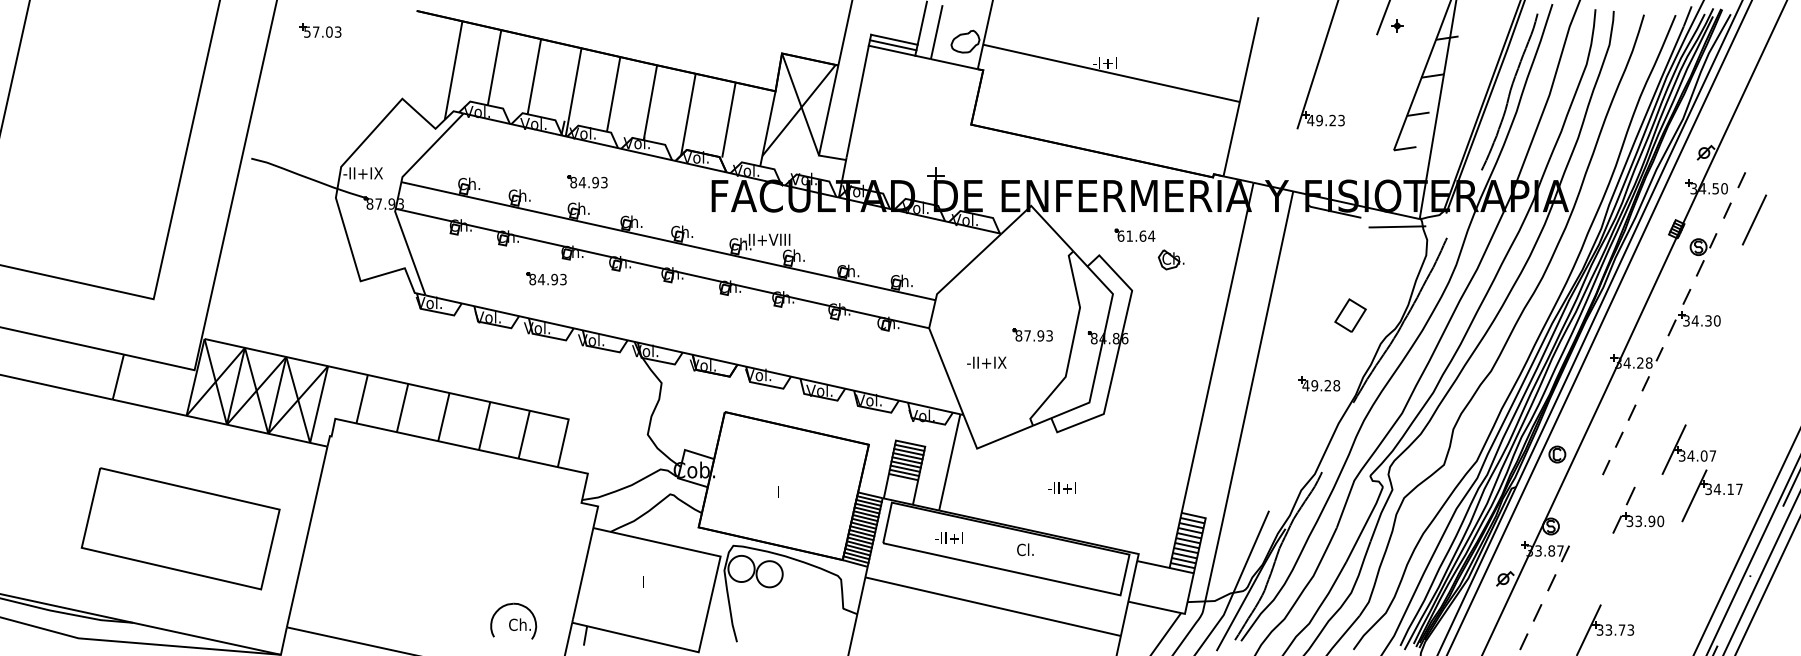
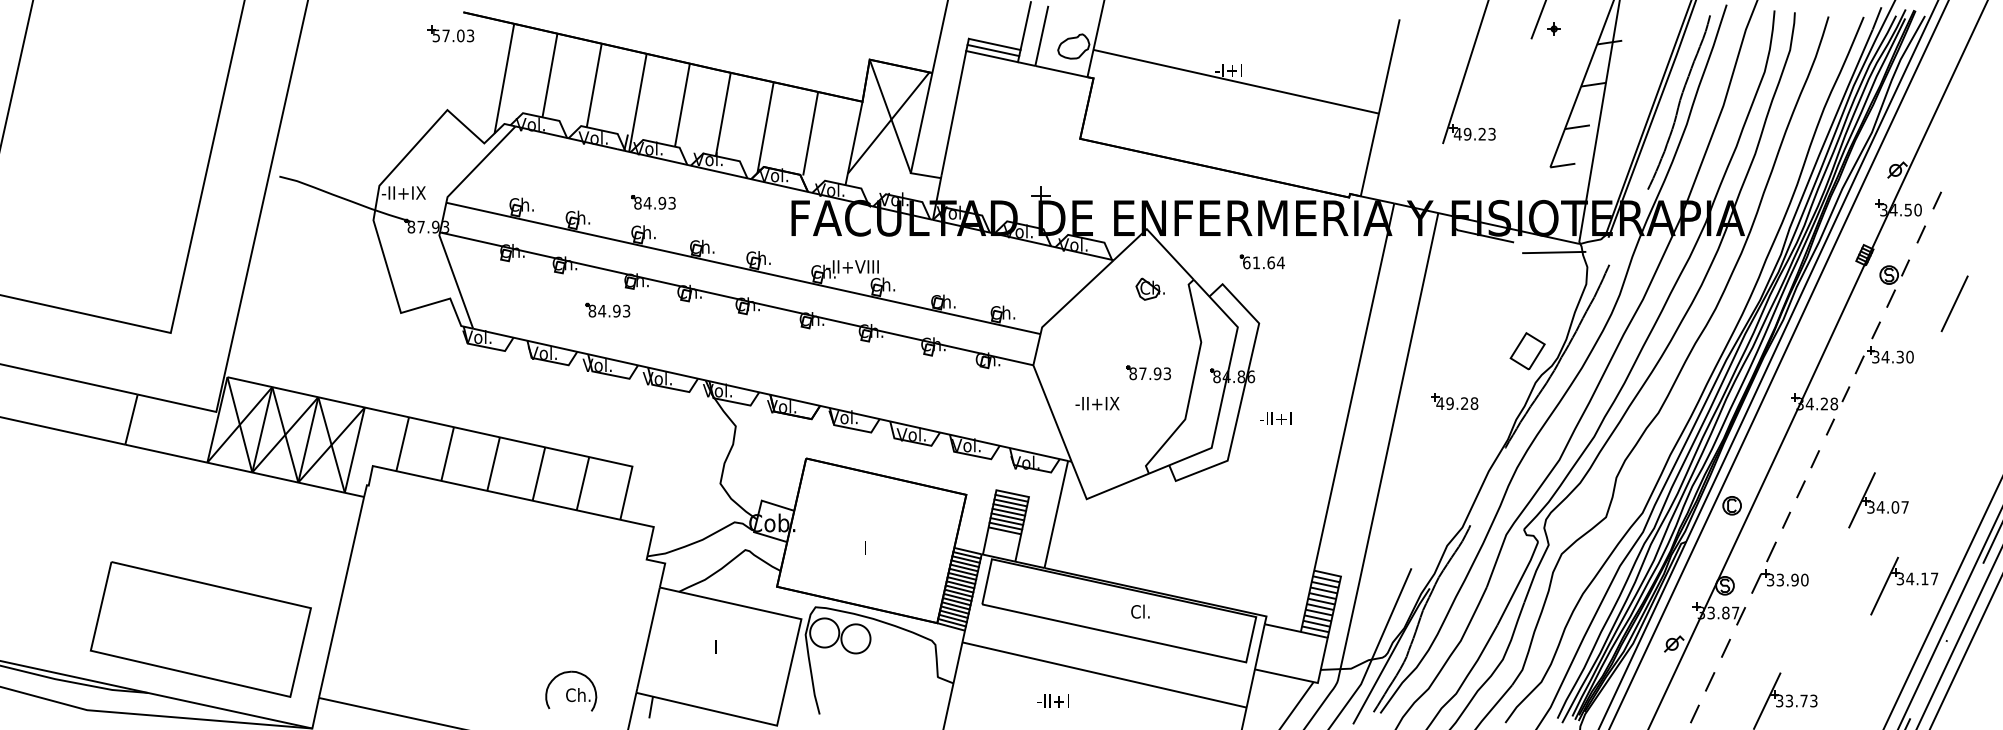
part: (320, 30) -> (450, 34), moved
line: (1754, 219) -> (1954, 303), moved
part: (1170, 259) -> (1149, 288), moved
part: (1350, 315) -> (1527, 351), moved
part: (1319, 383) -> (1455, 401), moved
text: (1061, 487) -> (1275, 417), moved
part: (1711, 495) -> (1903, 585), moved
part: (1638, 509) -> (1780, 566), moved
part: (180, 528) -> (200, 629), moved
text: (948, 537) -> (1052, 700), moved

